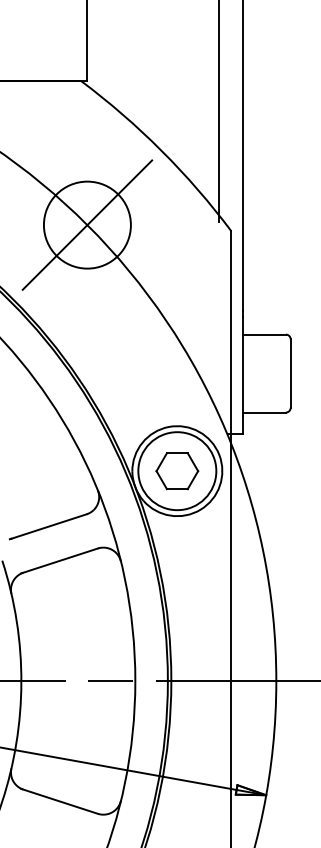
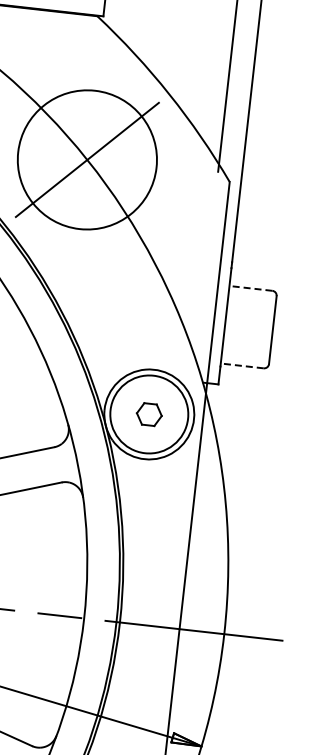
circle: (86, 224) -> (86, 159), size x1.6
line: (264, 334) -> (251, 288), solid -> dashed
line: (264, 412) -> (242, 365), solid -> dashed
part: (177, 471) -> (149, 414), size x0.6

